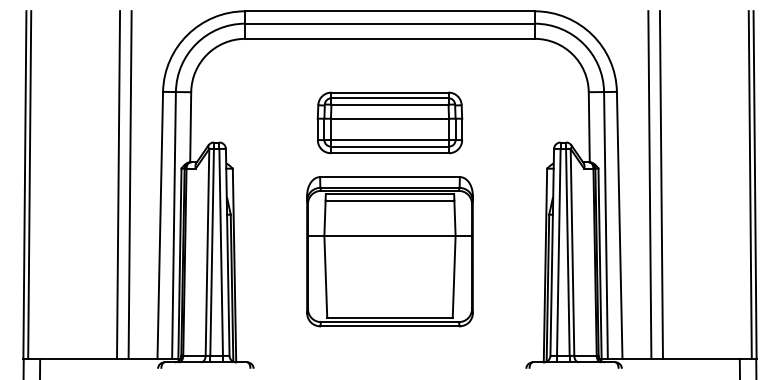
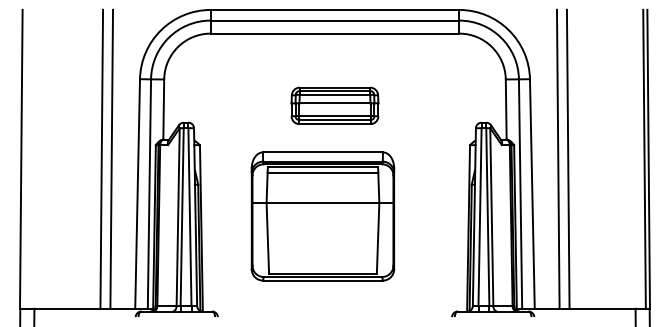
part: (389, 122) -> (334, 105), size x0.7
line: (29, 185) -> (25, 159), removed
part: (389, 251) -> (322, 216), moved

